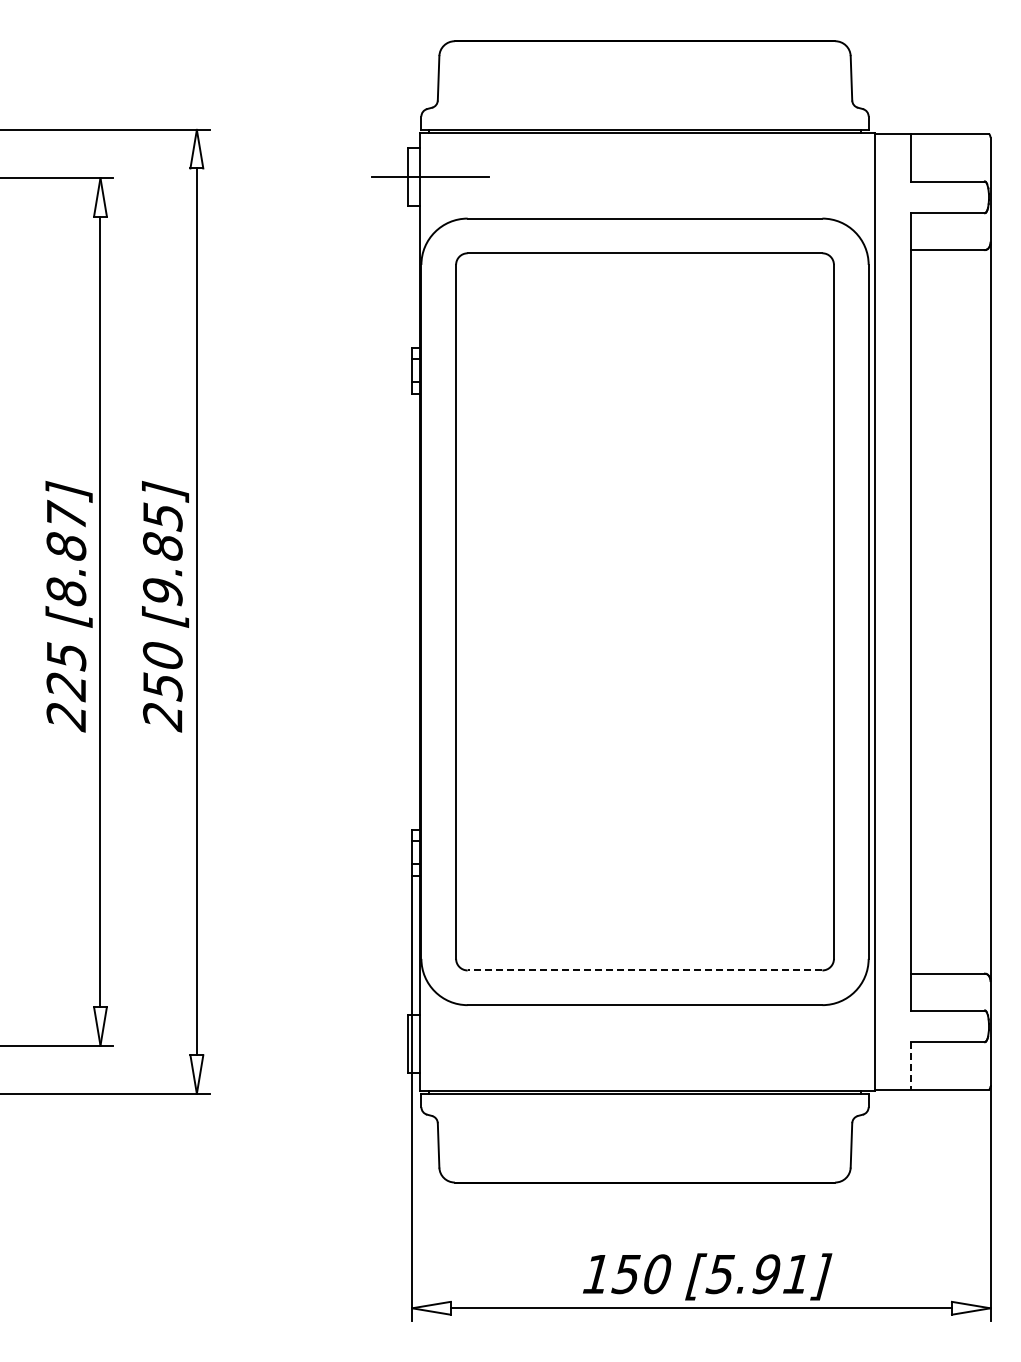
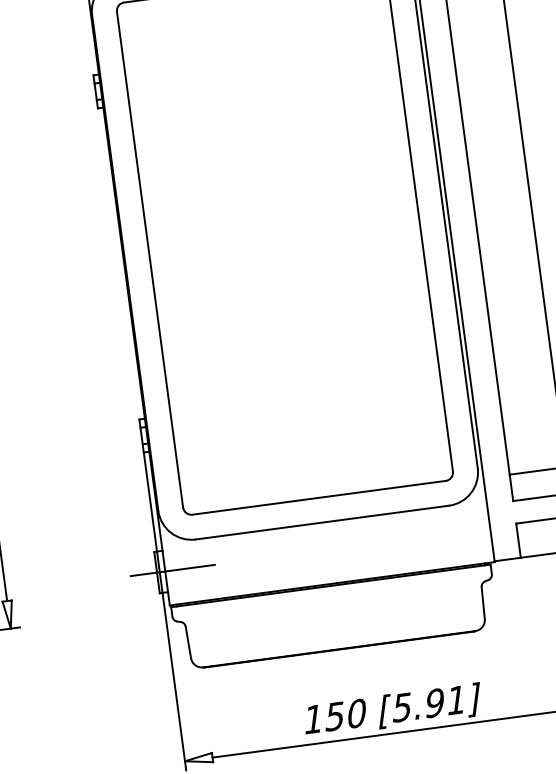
line: (644, 970) -> (318, 497), dashed -> solid
line: (430, 1043) -> (172, 570), added
line: (911, 1066) -> (518, 541), dashed -> solid

